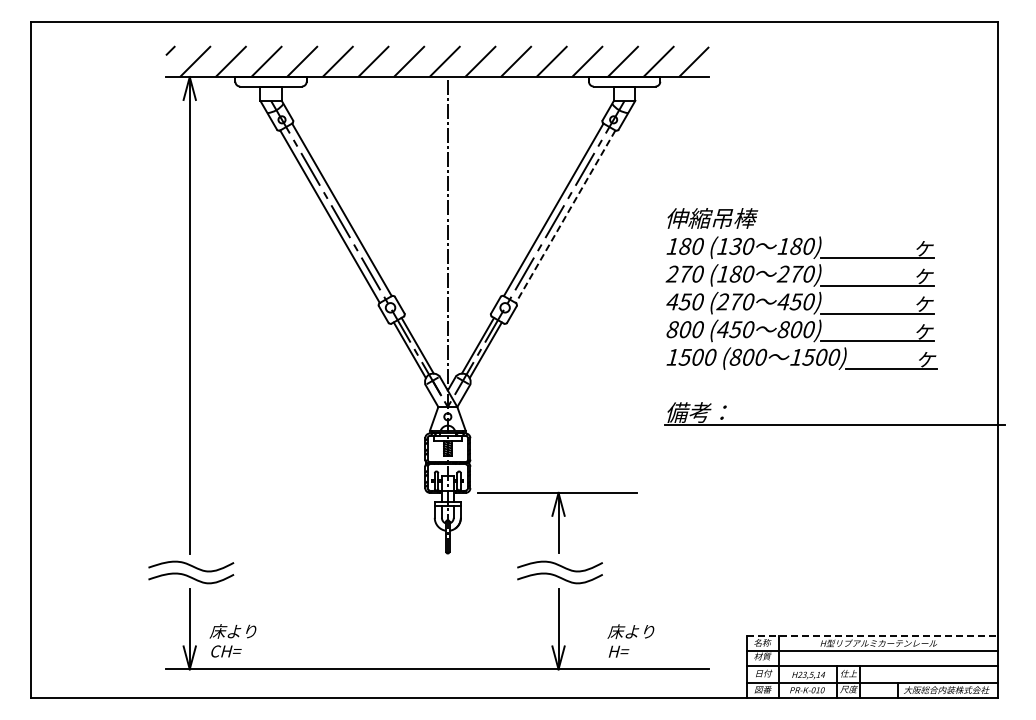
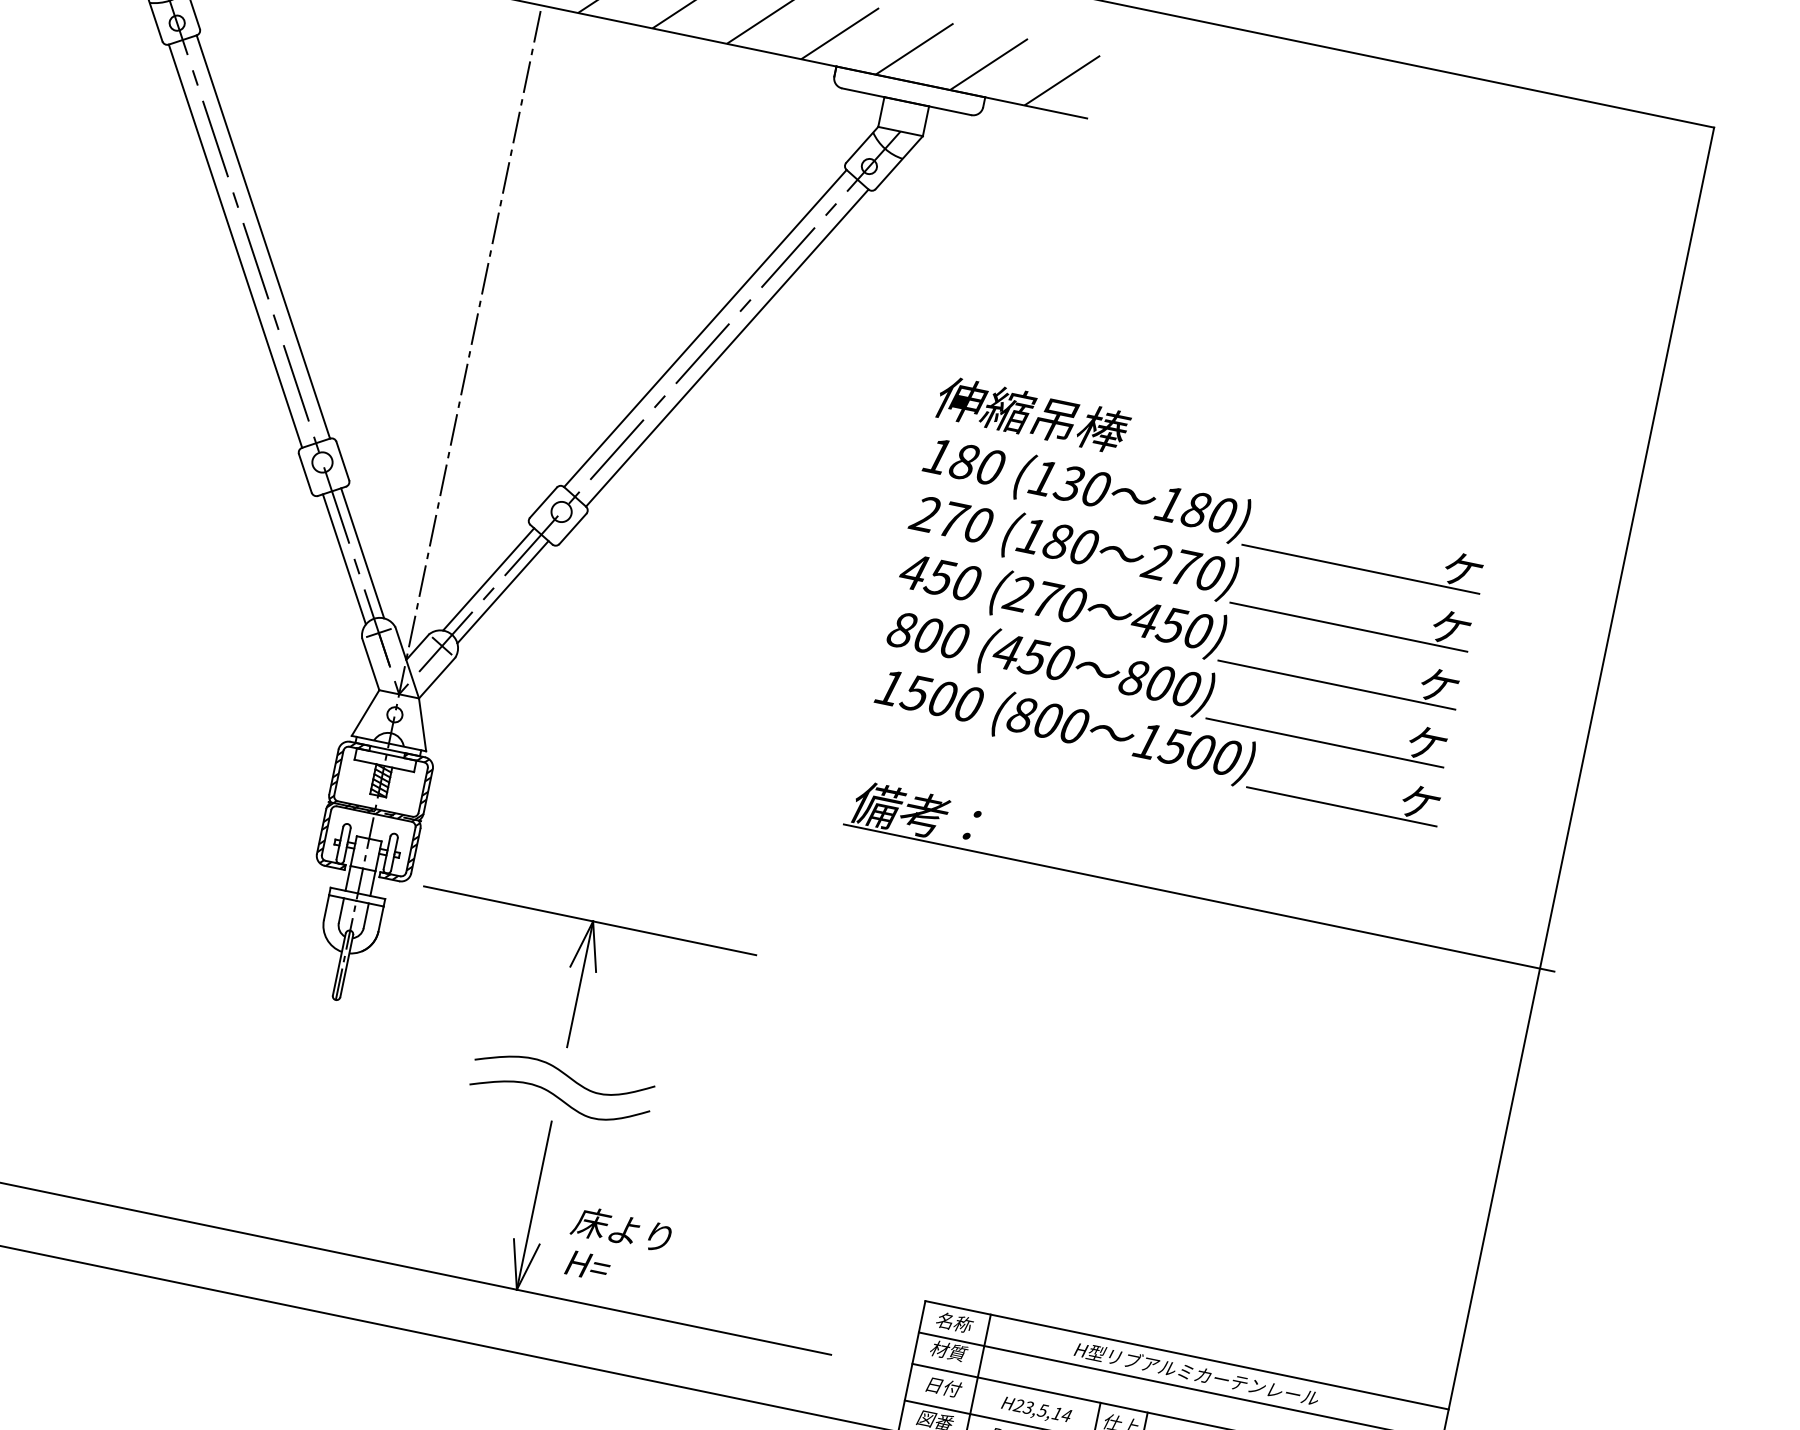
line: (565, 216) -> (727, 347), dashed -> solid
line: (873, 635) -> (1188, 1355), dashed -> solid
text: (630, 640) -> (616, 1247), moved

